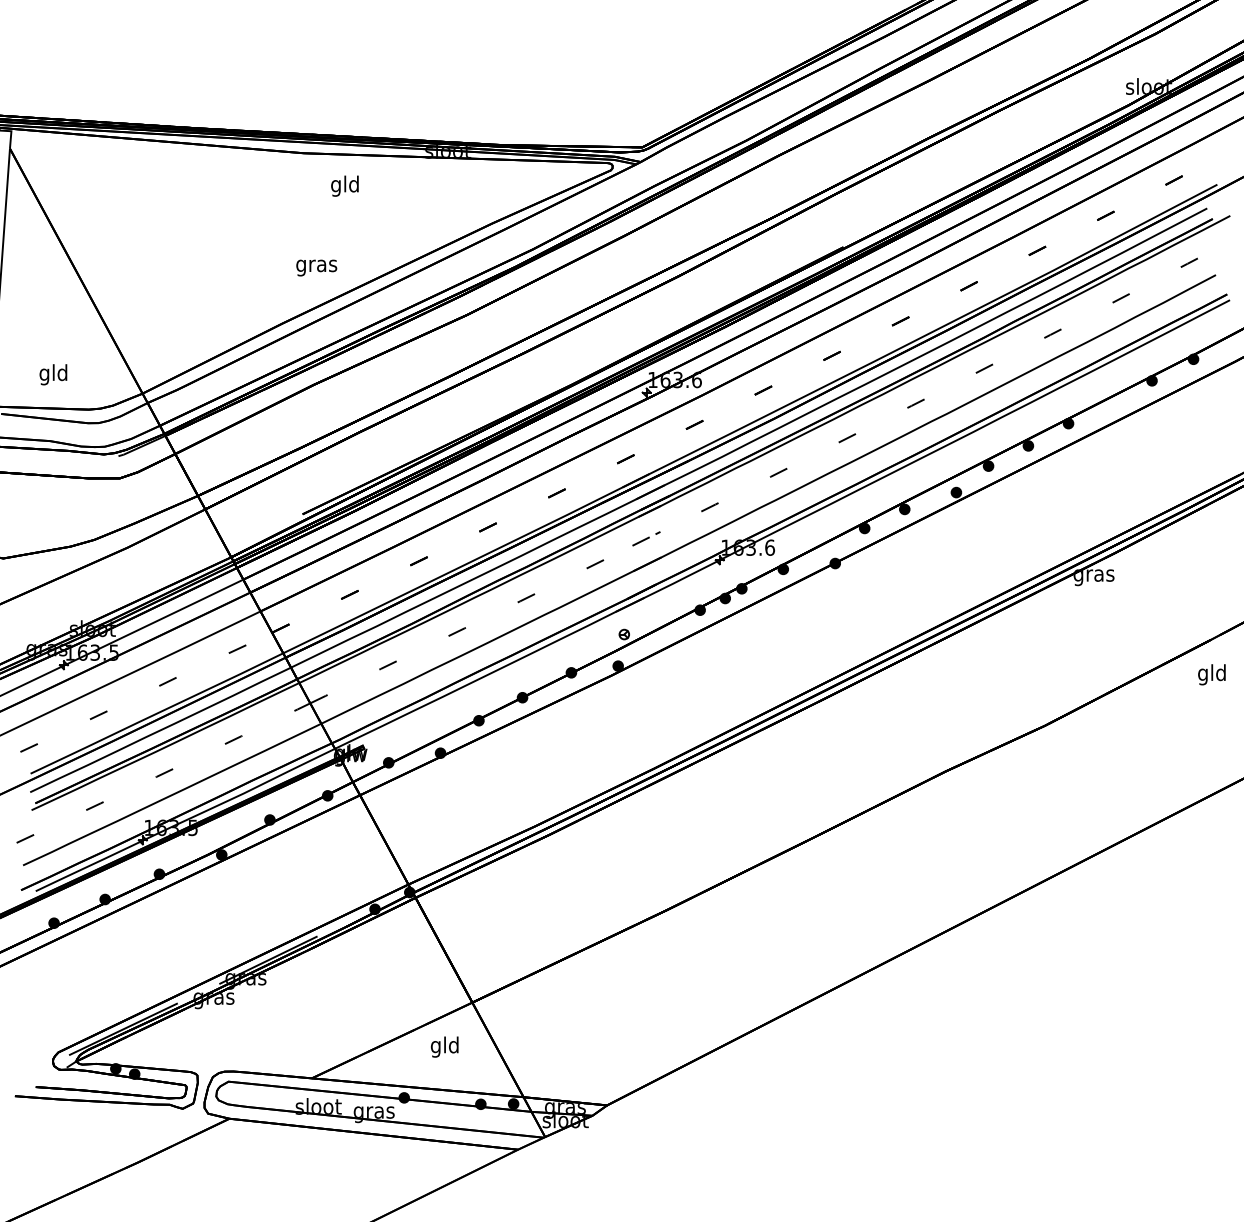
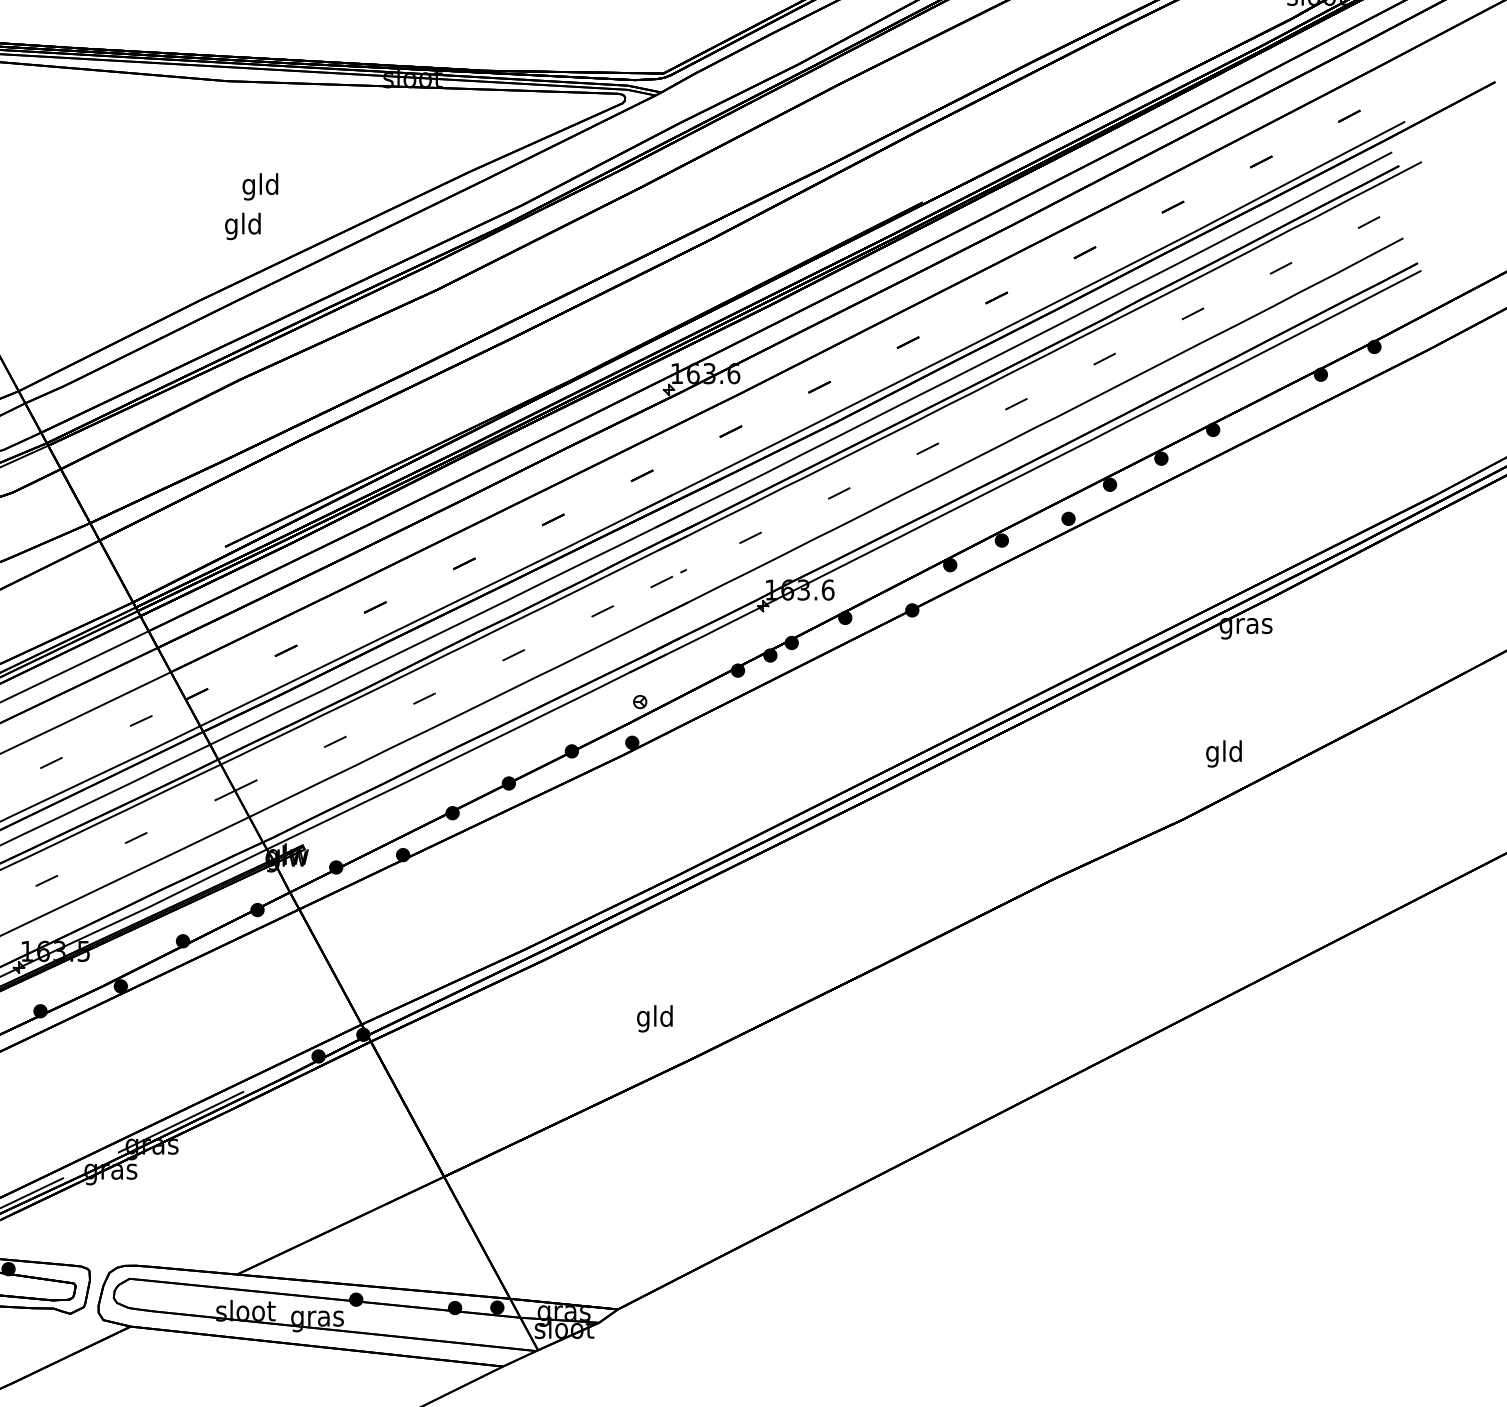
text: (344, 185) -> (259, 185), moved
text: (316, 265) -> (243, 225), gras -> gld
text: (1211, 674) -> (1223, 753), moved
text: (444, 1046) -> (654, 1018), moved

